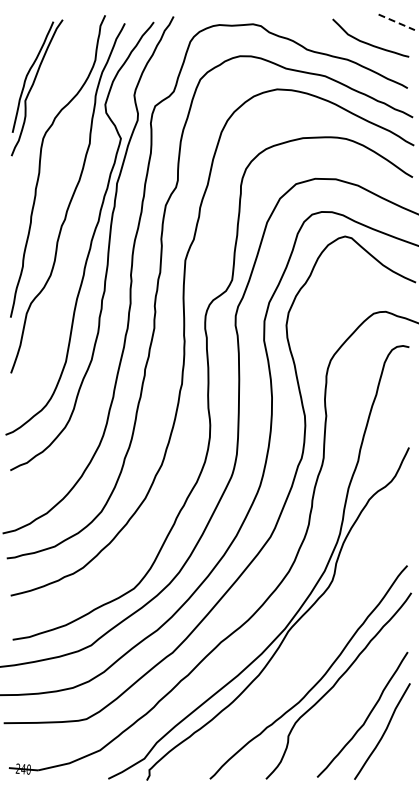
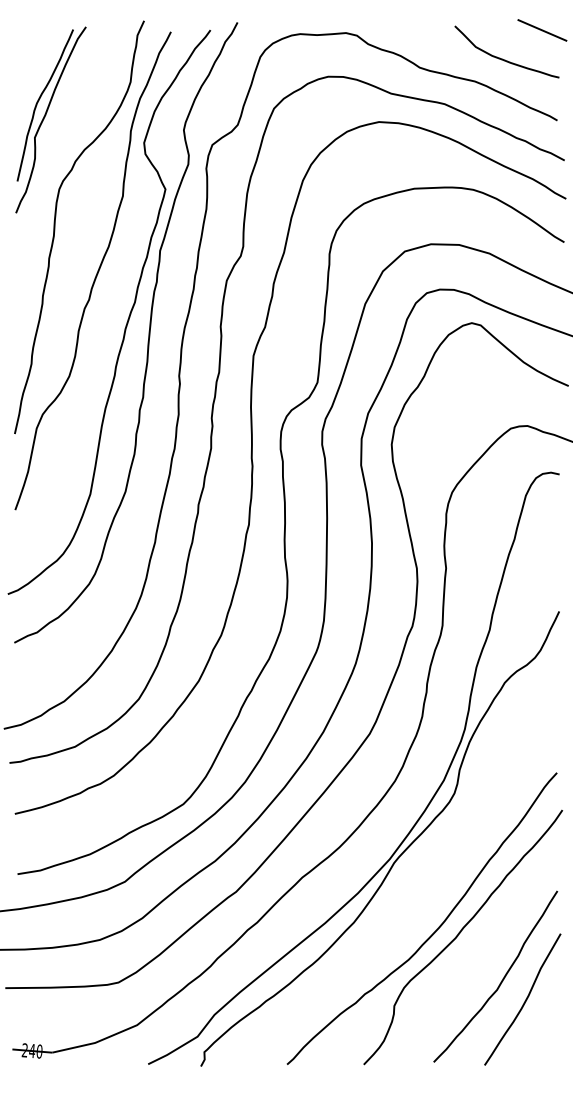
line: (396, 22) -> (542, 30), dashed -> solid

